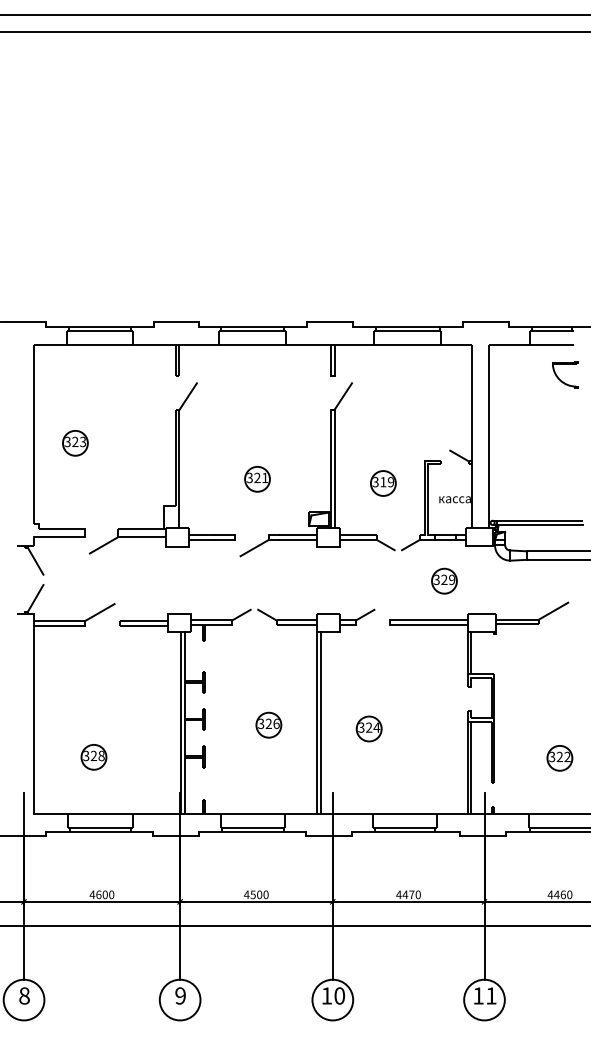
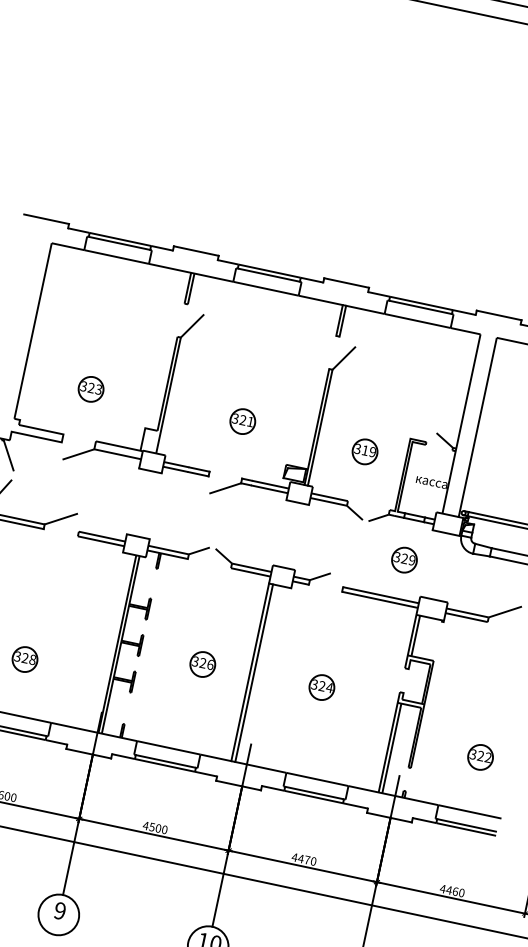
part: (75, 443) -> (91, 389), moved
part: (368, 728) -> (321, 686), moved

